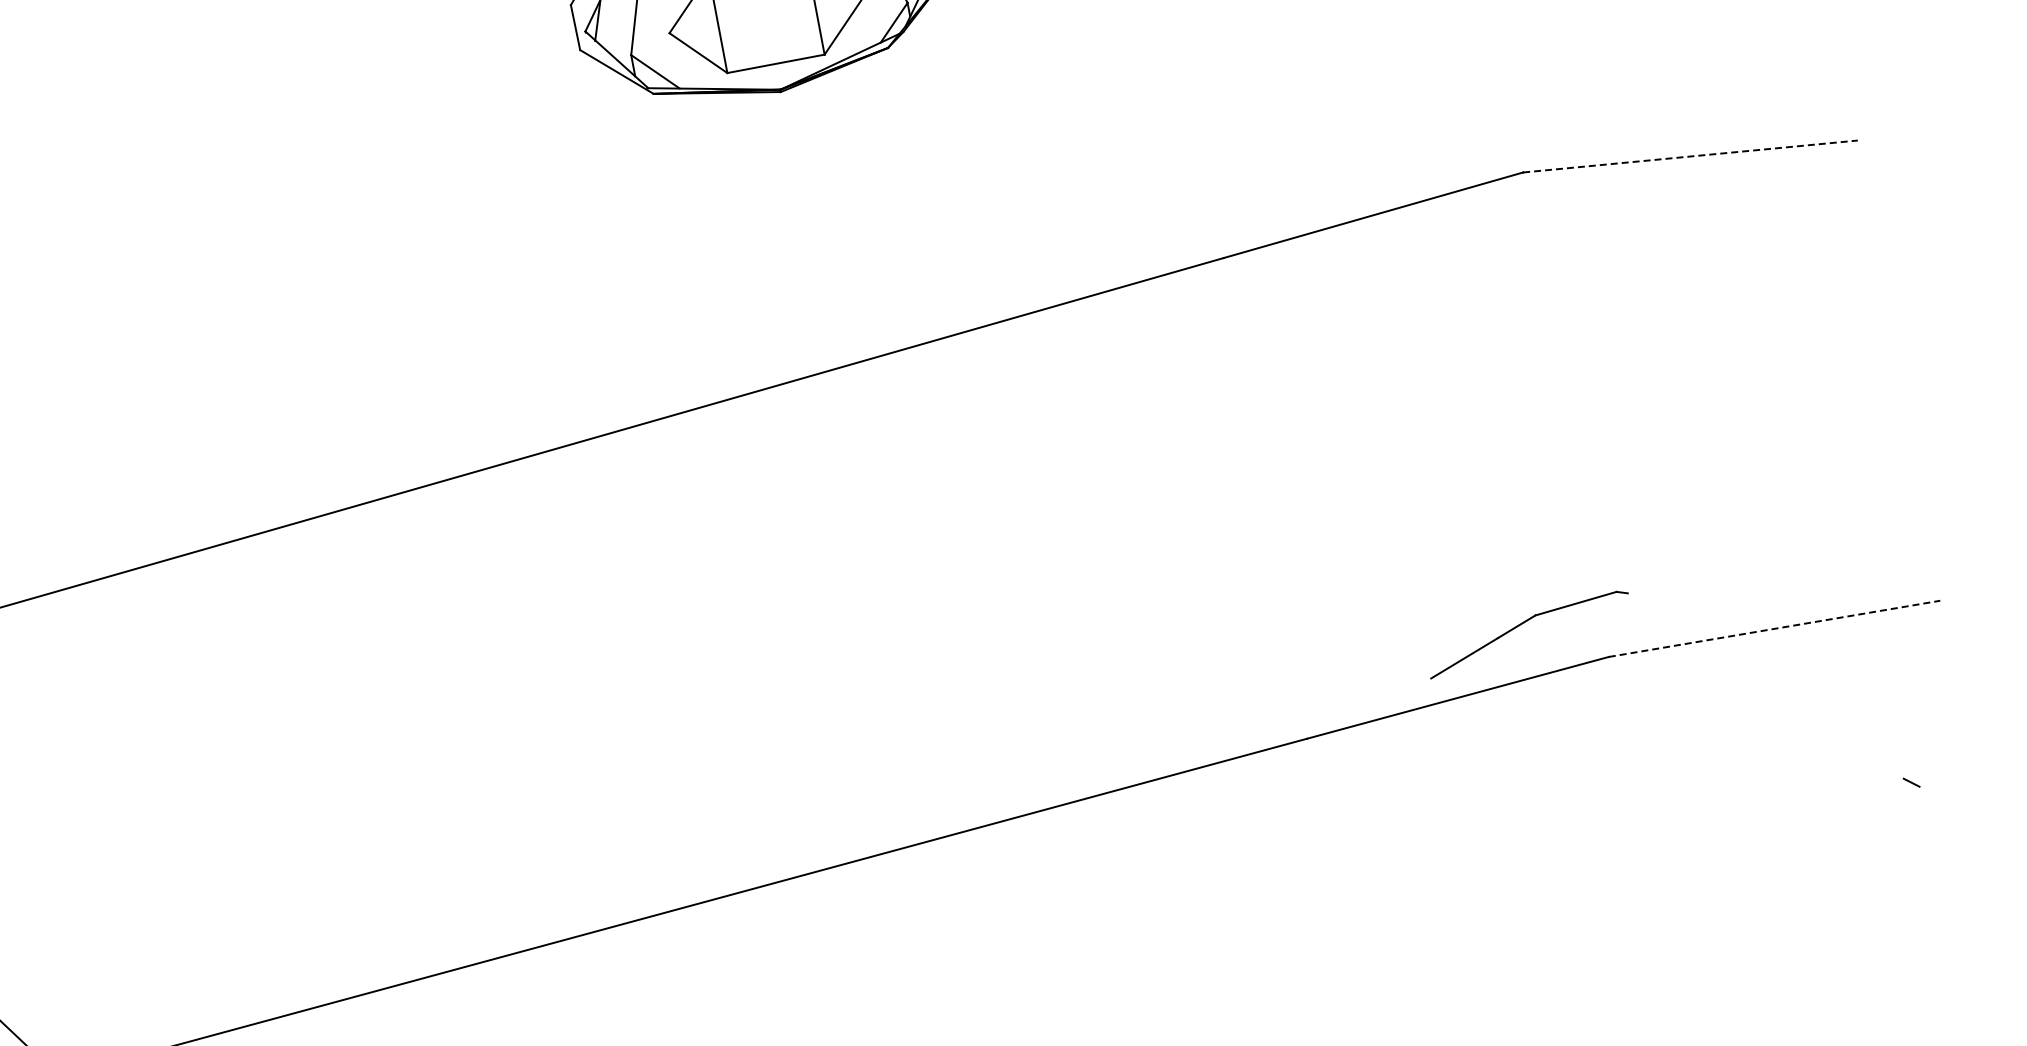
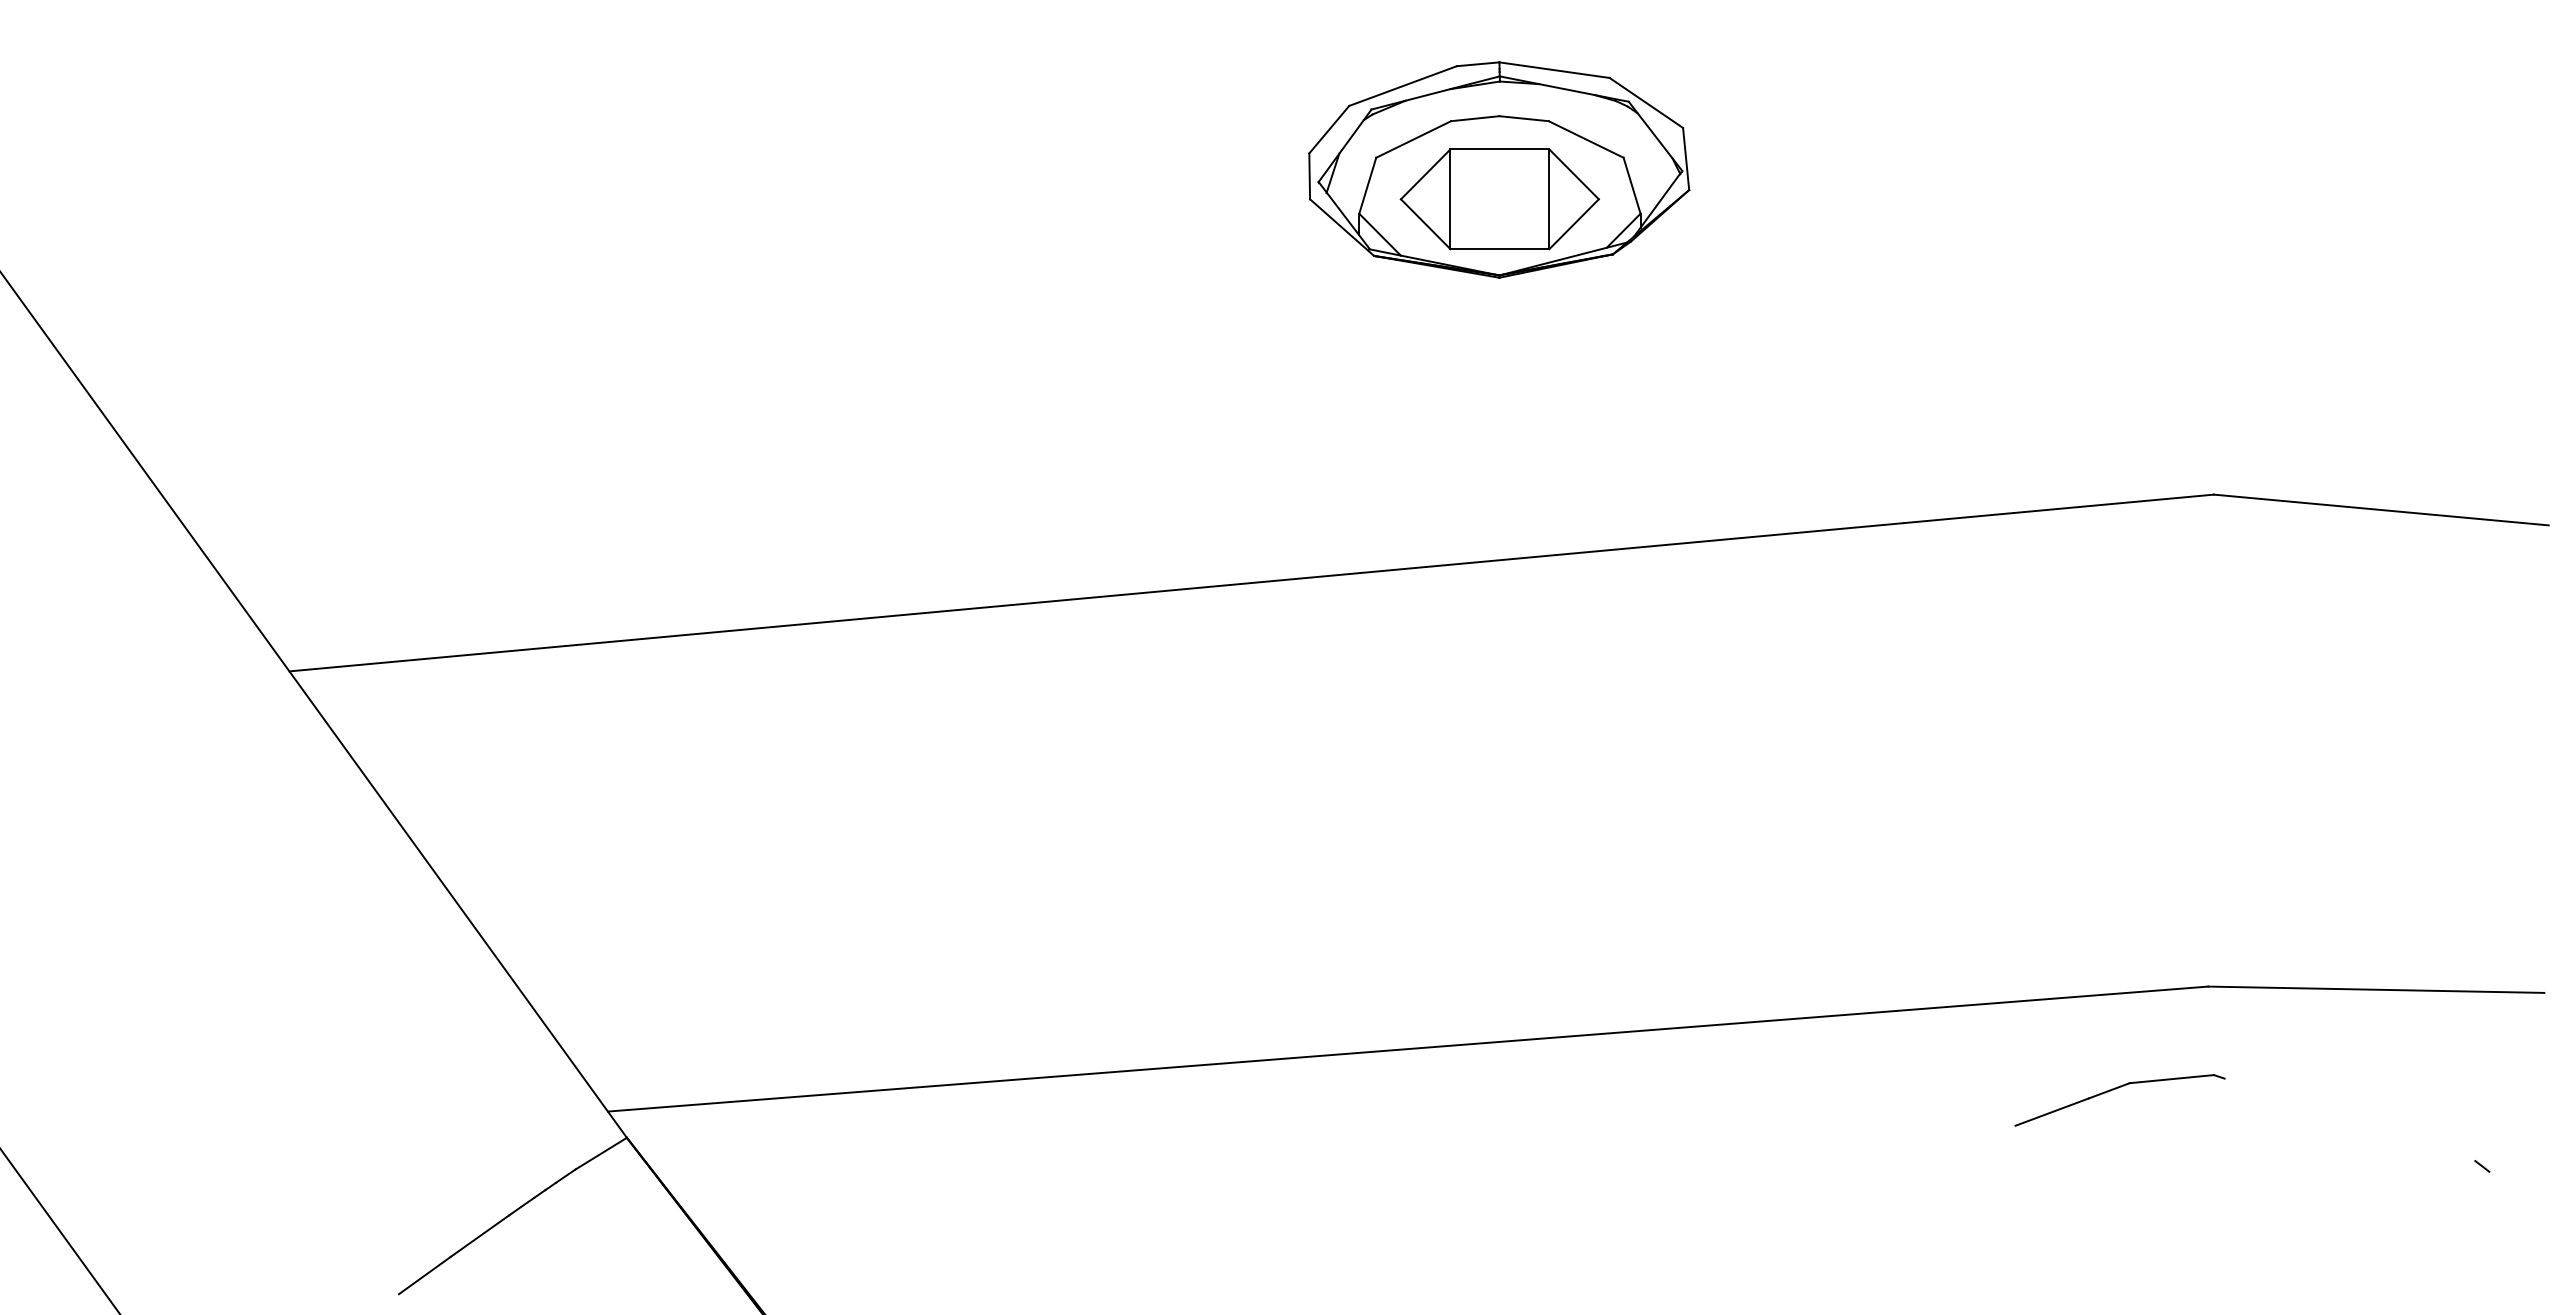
line: (1690, 156) -> (2381, 510), dashed -> solid
part: (1523, 624) -> (2116, 1089), moved
line: (1774, 628) -> (2376, 989), dashed -> solid

